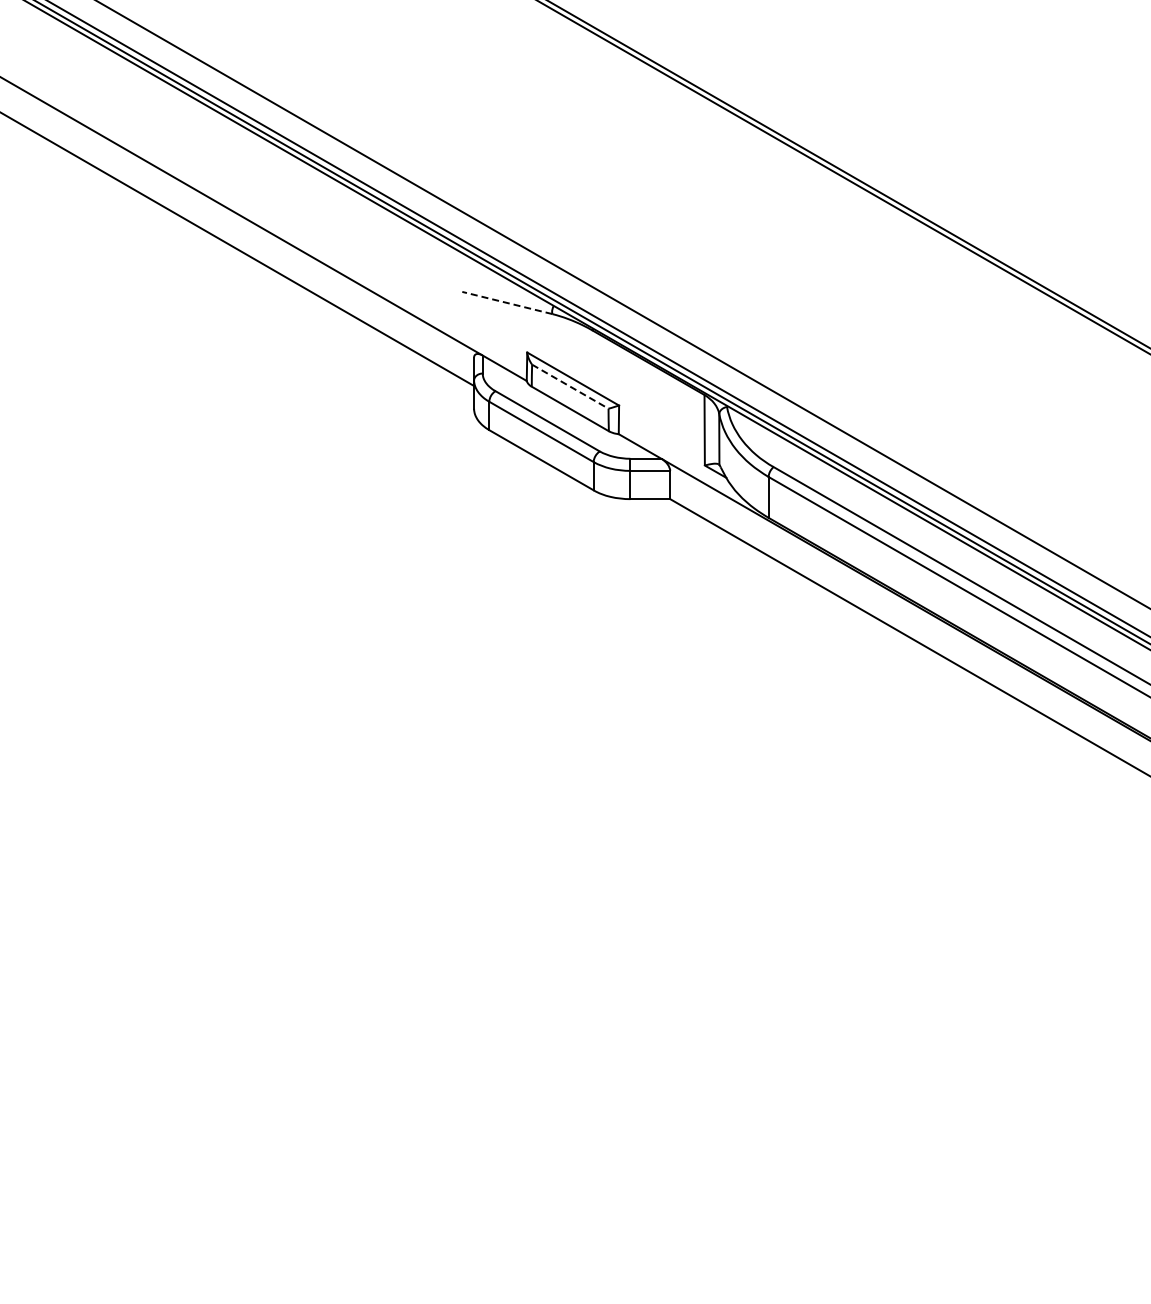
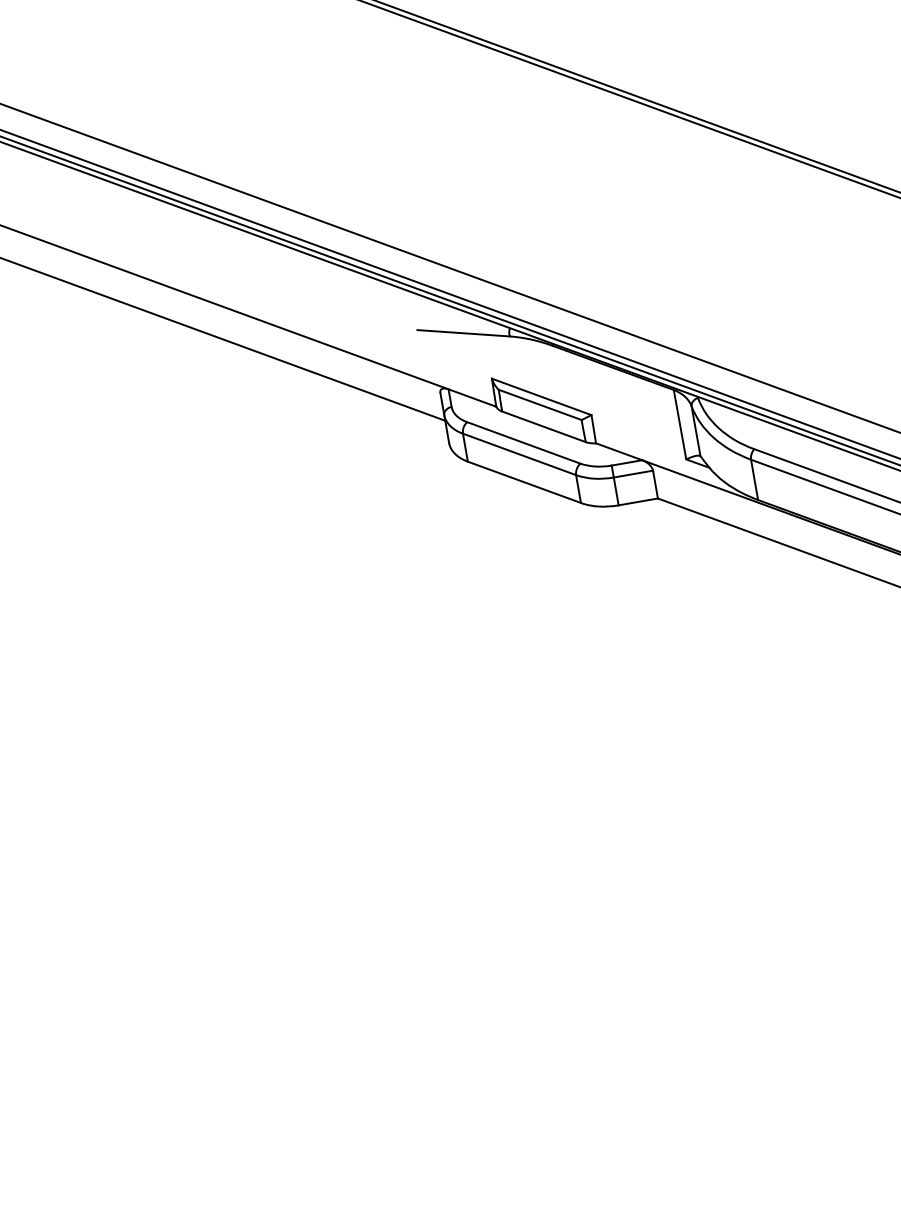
line: (506, 302) -> (462, 332), dashed -> solid
line: (570, 386) -> (540, 404), dashed -> solid

